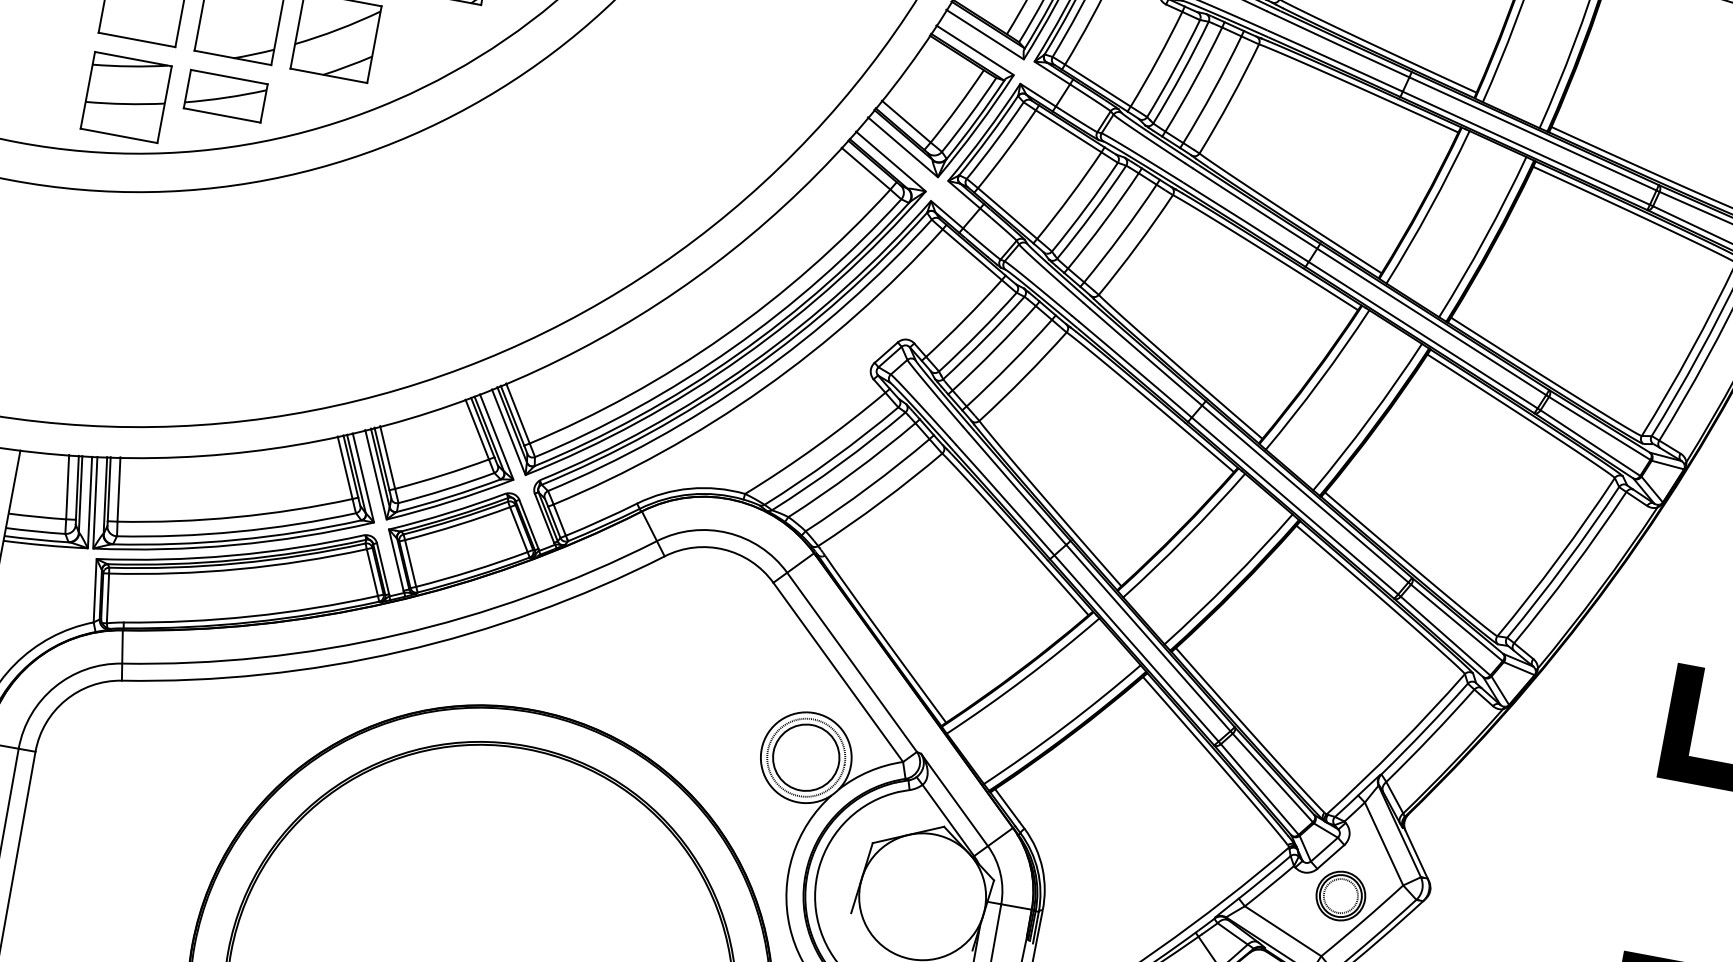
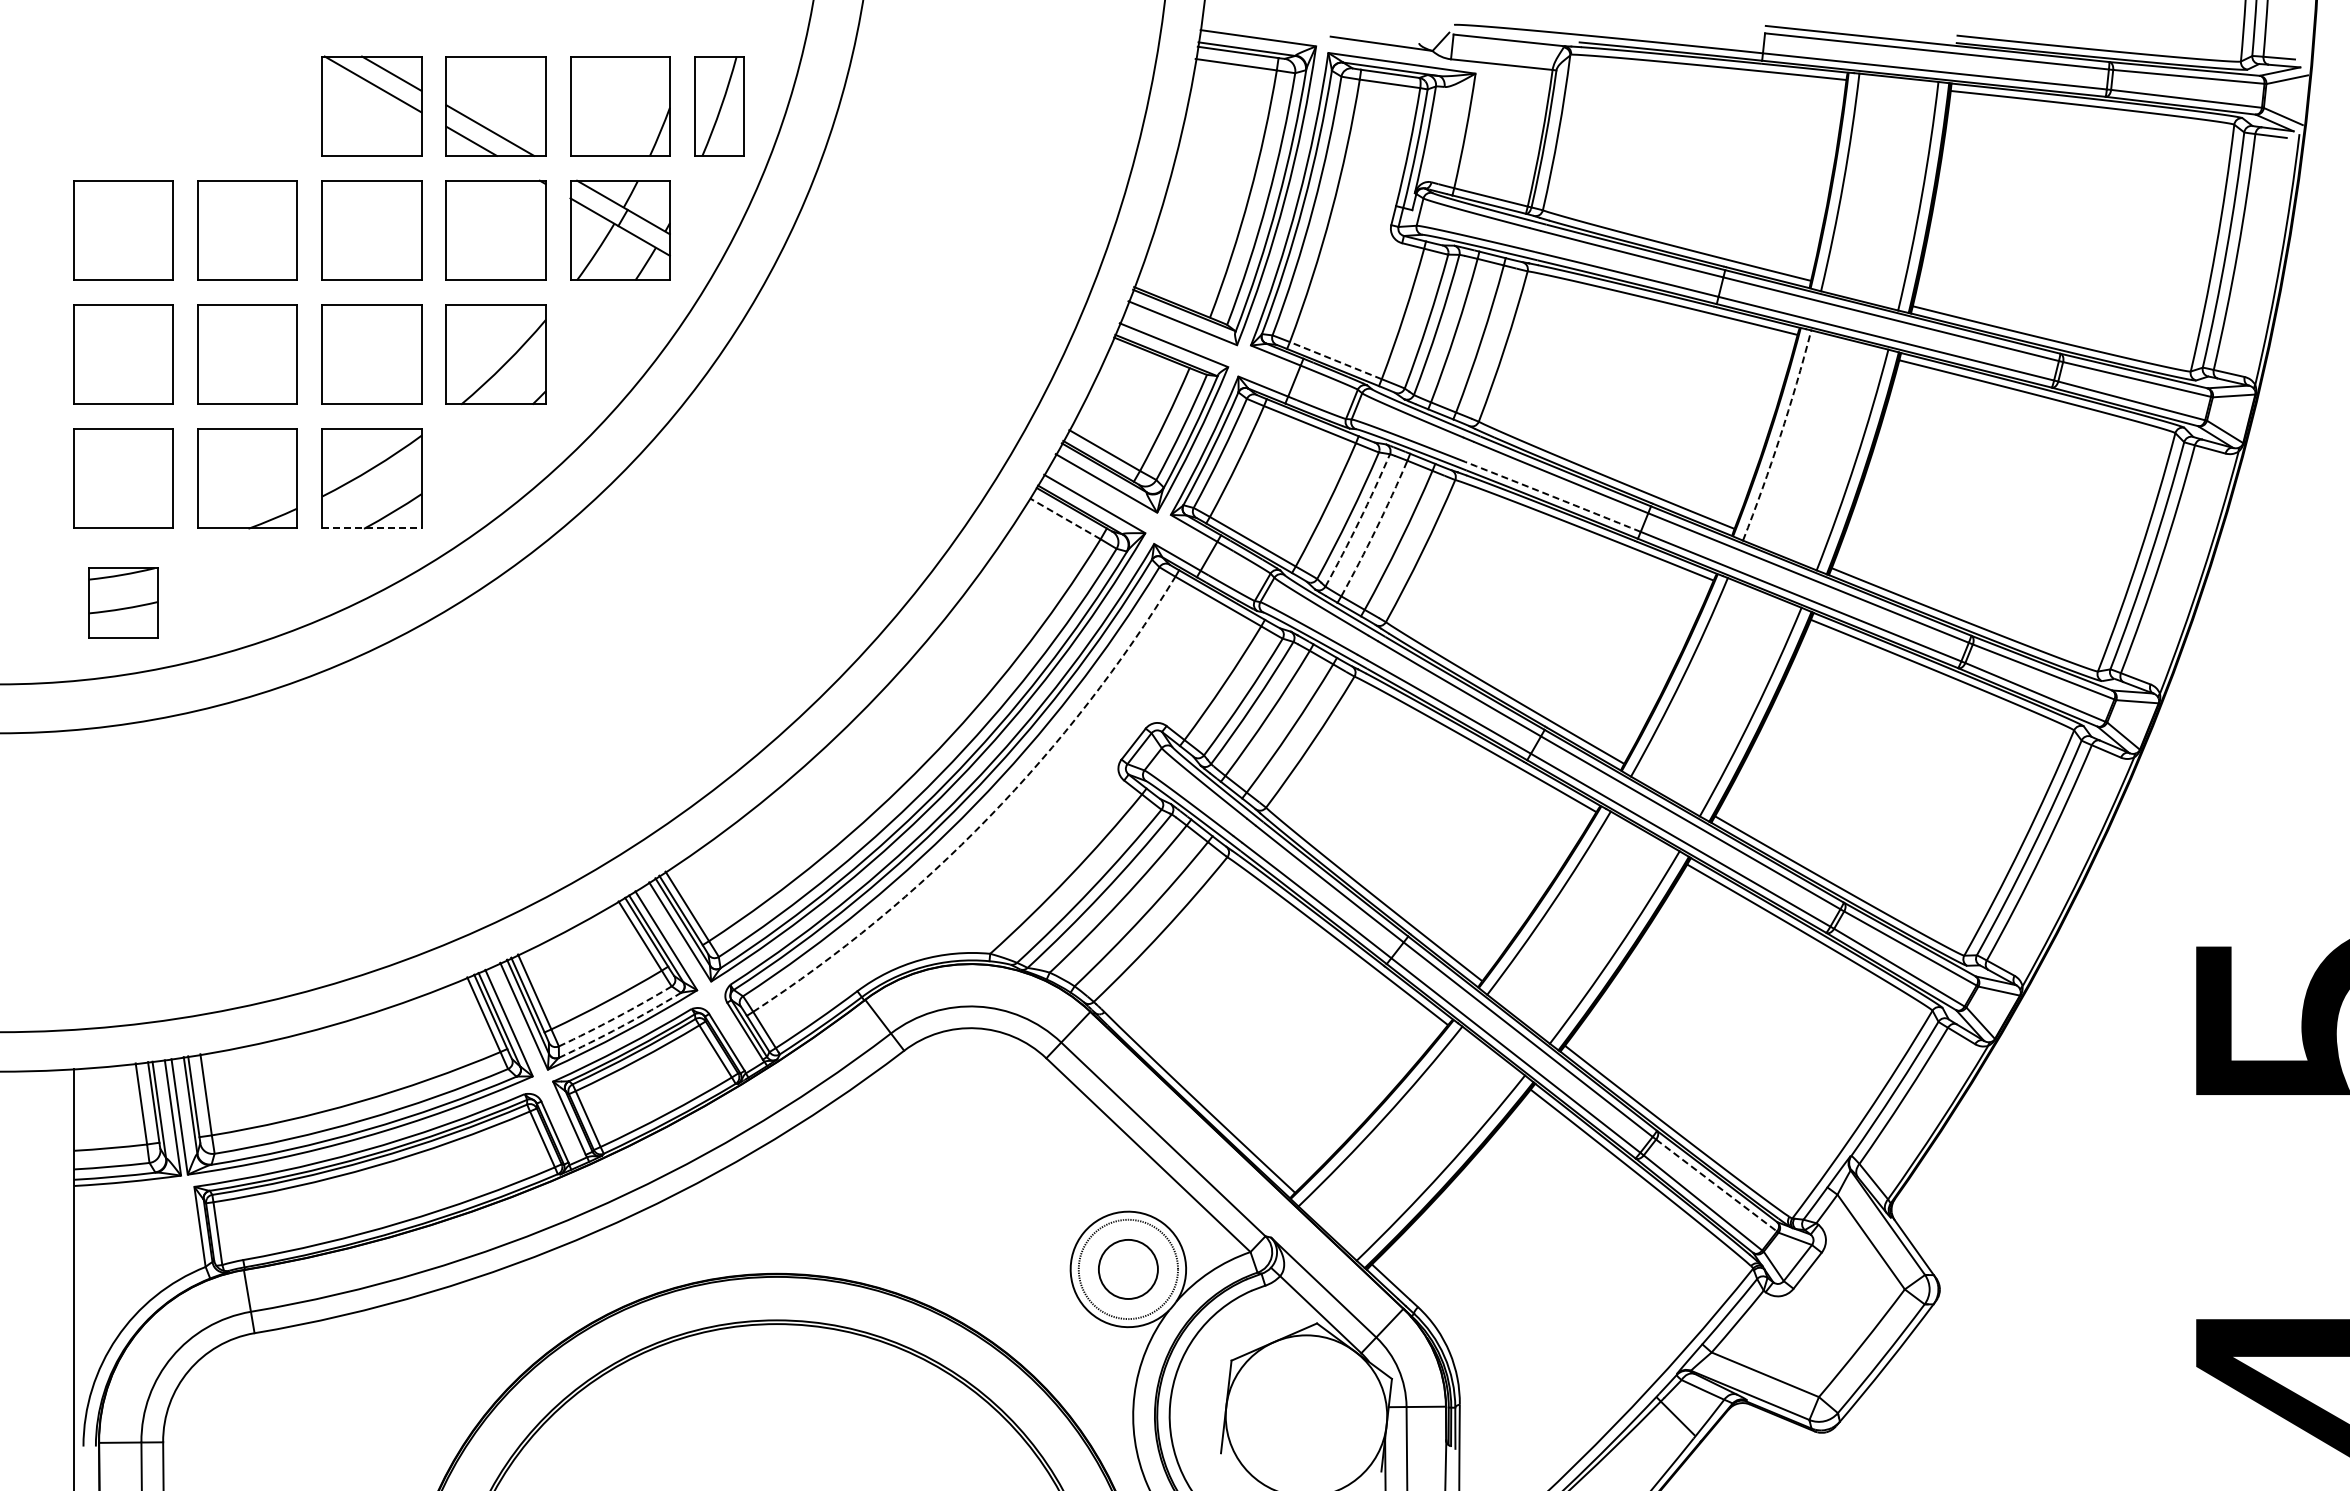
line: (328, 75) -> (371, 528), solid -> dashed
line: (1097, 85) -> (1335, 360), solid -> dashed
part: (225, 95) -> (247, 577), removed
part: (126, 97) -> (123, 602), size x0.7
line: (866, 168) -> (1065, 518), solid -> dashed
arc: (1430, 208) -> (1780, 436), solid -> dashed
arc: (1092, 213) -> (1359, 521), solid -> dashed
arc: (1104, 221) -> (1376, 529), solid -> dashed
arc: (1246, 222) -> (1553, 496), solid -> dashed
arc: (763, 388) -> (988, 817), solid -> dashed
arc: (447, 489) -> (616, 1017), solid -> dashed
arc: (448, 496) -> (620, 1026), solid -> dashed
circle: (806, 757) -> (1128, 1269), size x0.7
line: (1272, 777) -> (1716, 1185), solid -> dashed
part: (1340, 896) -> (1829, 1317), removed

